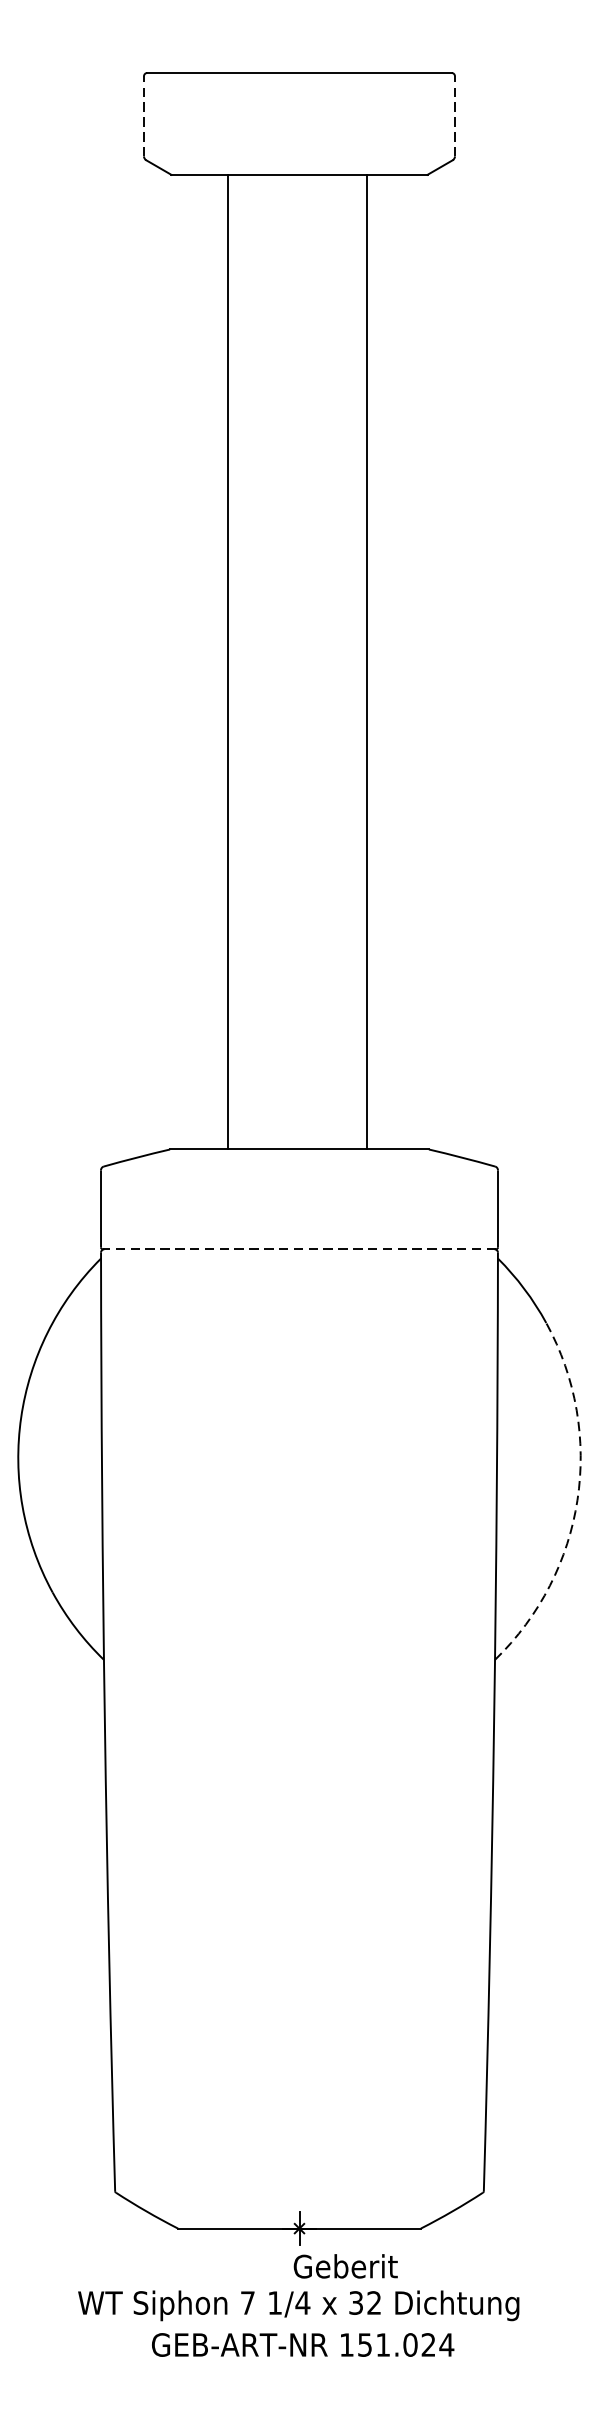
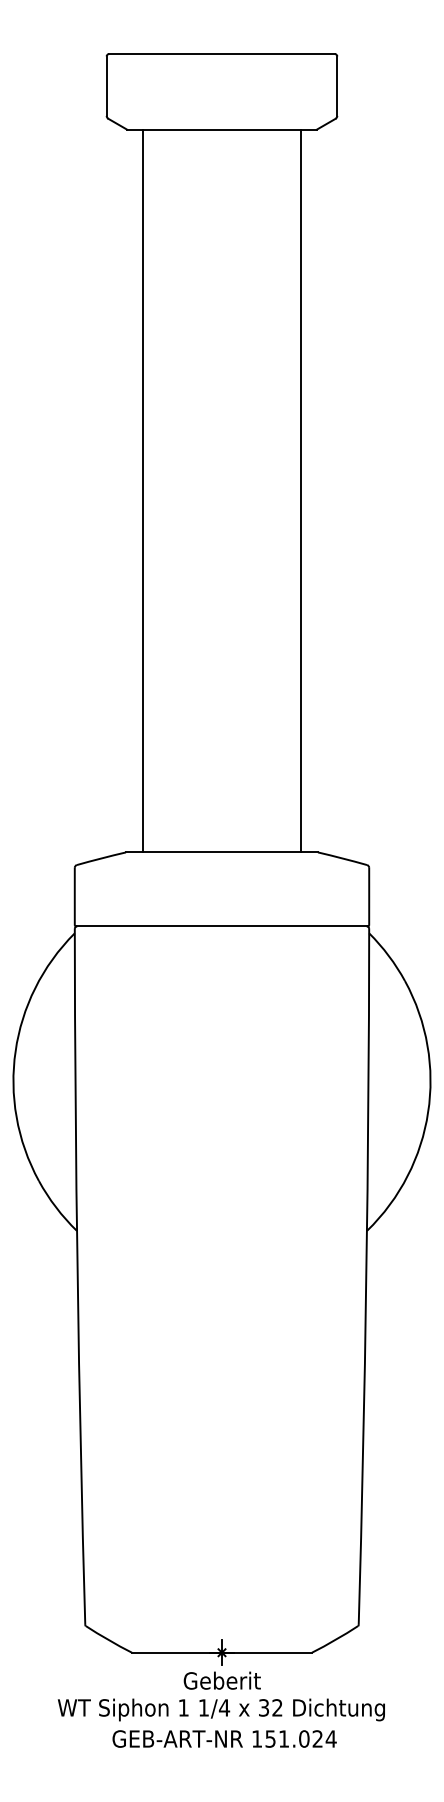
line: (143, 116) -> (106, 86), dashed -> solid
line: (455, 116) -> (337, 86), dashed -> solid
line: (228, 661) -> (143, 490), moved
line: (366, 661) -> (300, 490), moved
line: (300, 1249) -> (222, 926), dashed -> solid
arc: (577, 1500) -> (428, 1112), dashed -> solid
text: (344, 2266) -> (221, 1680), moved
text: (247, 2302) -> (183, 1707), 7 -> 1

